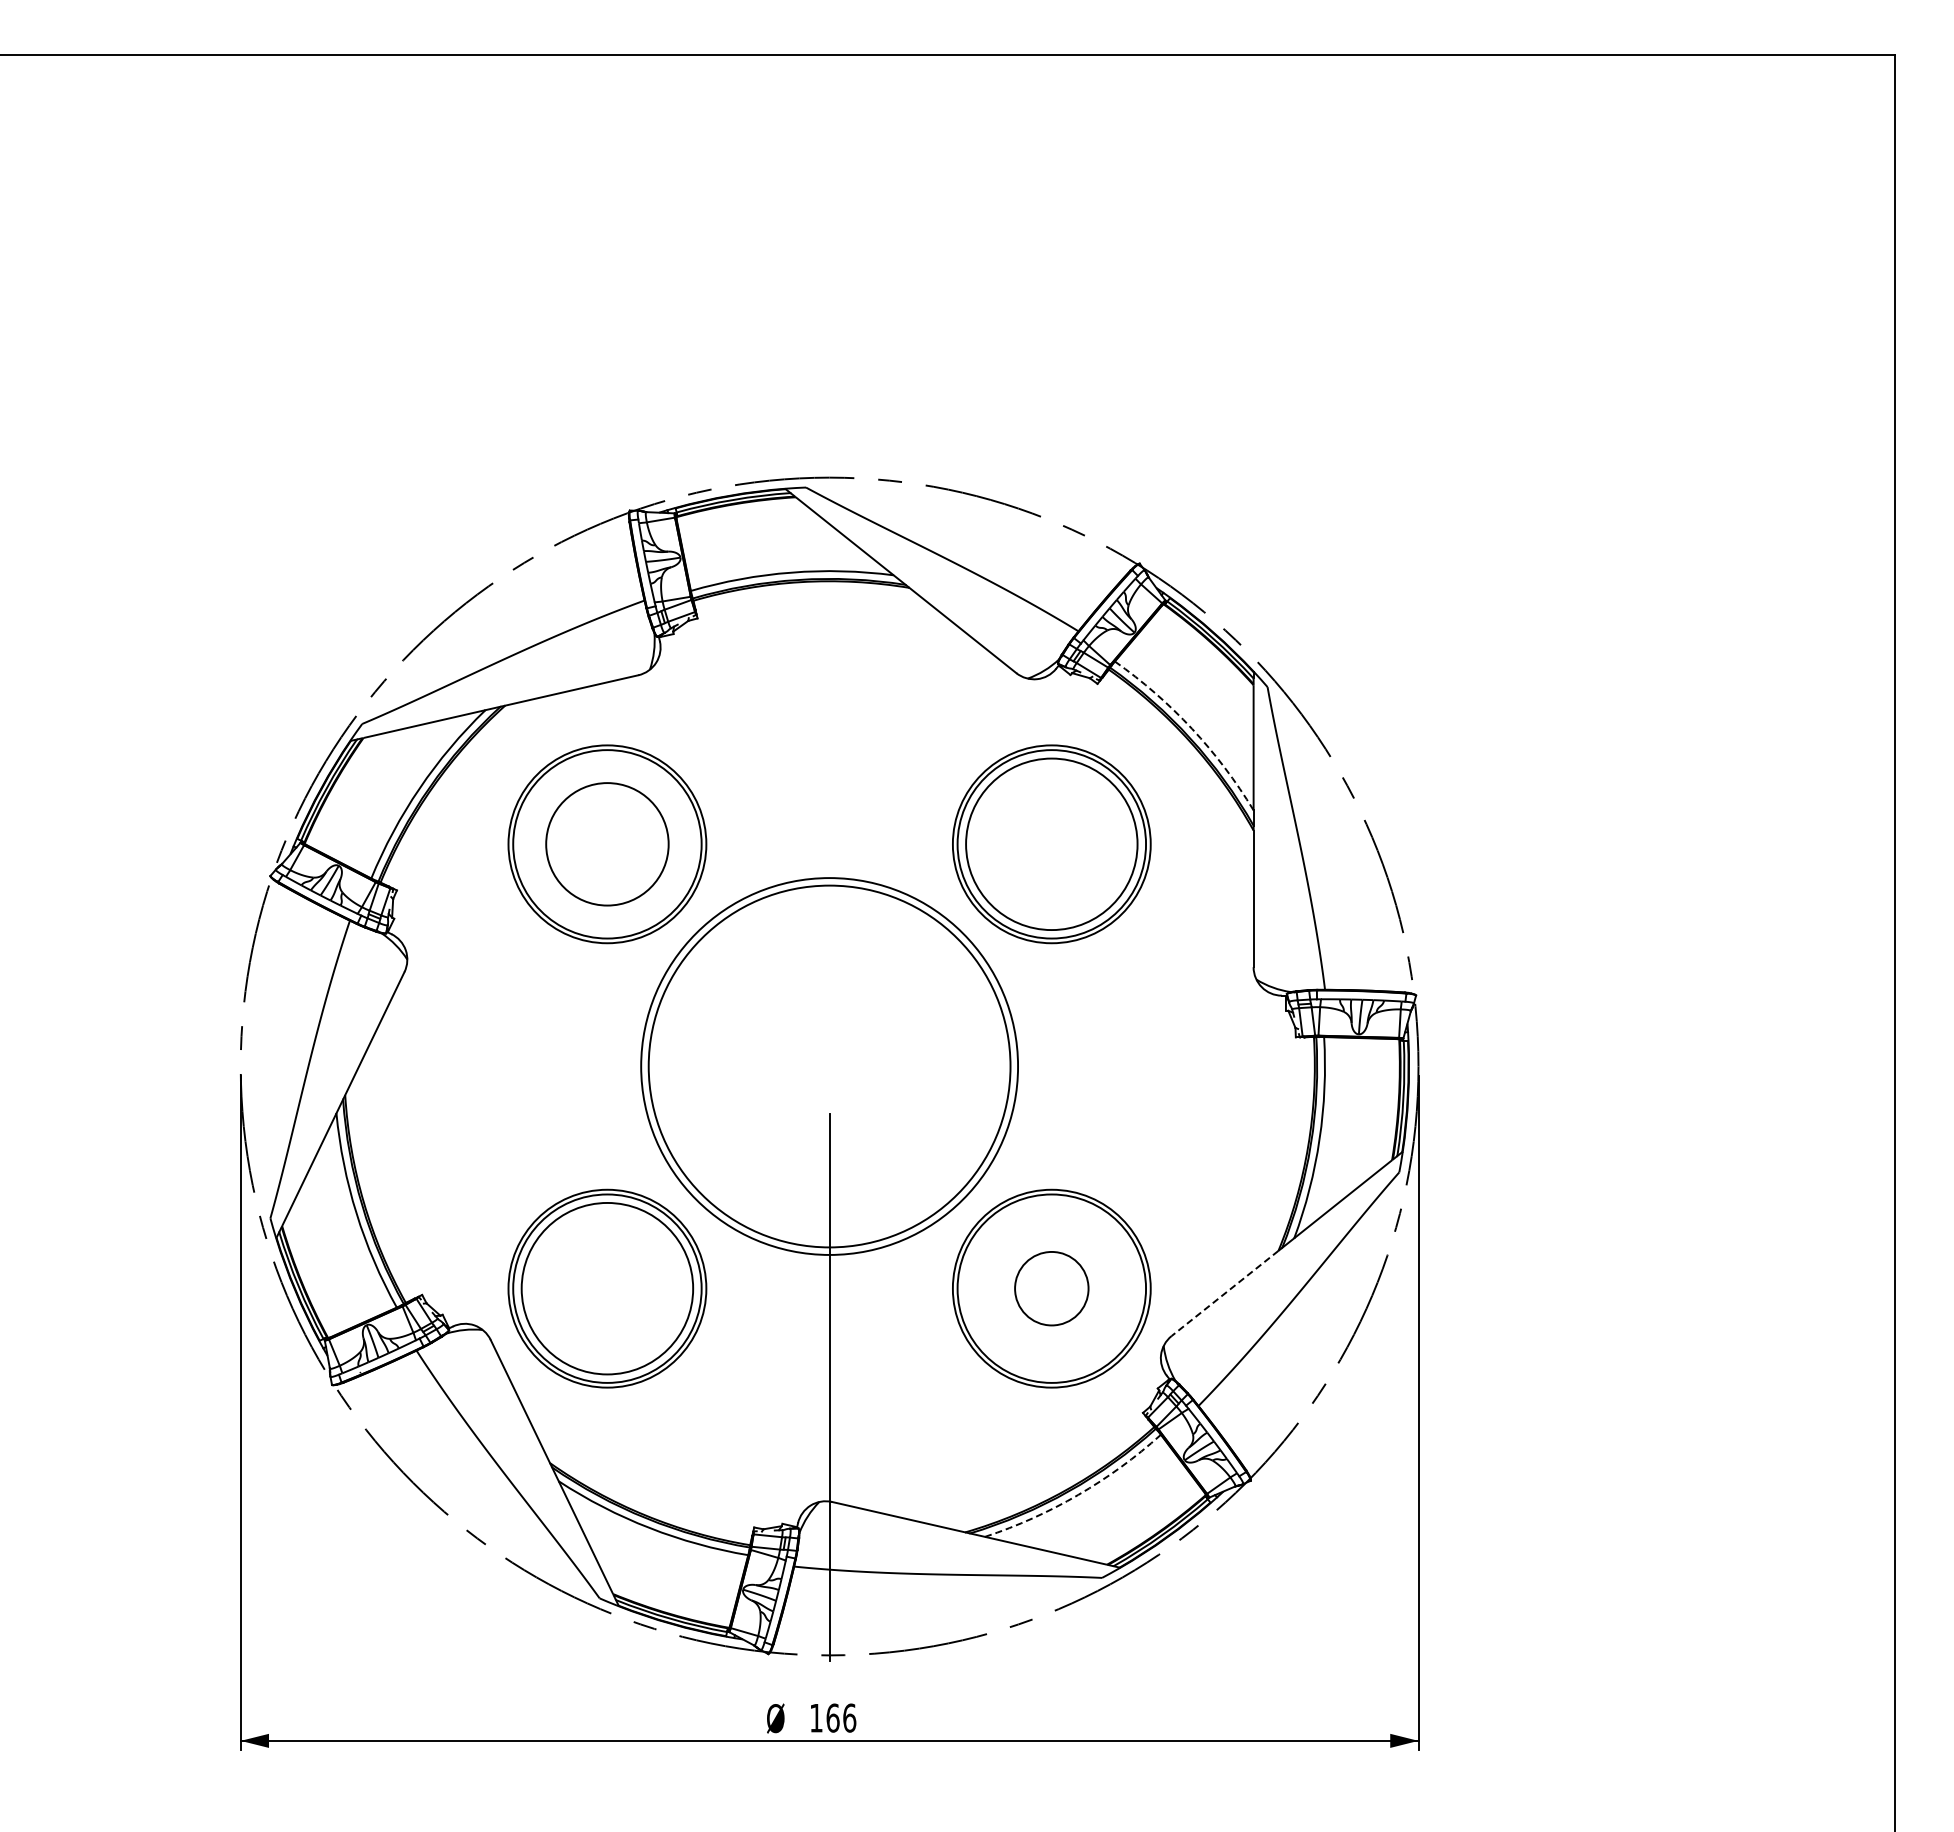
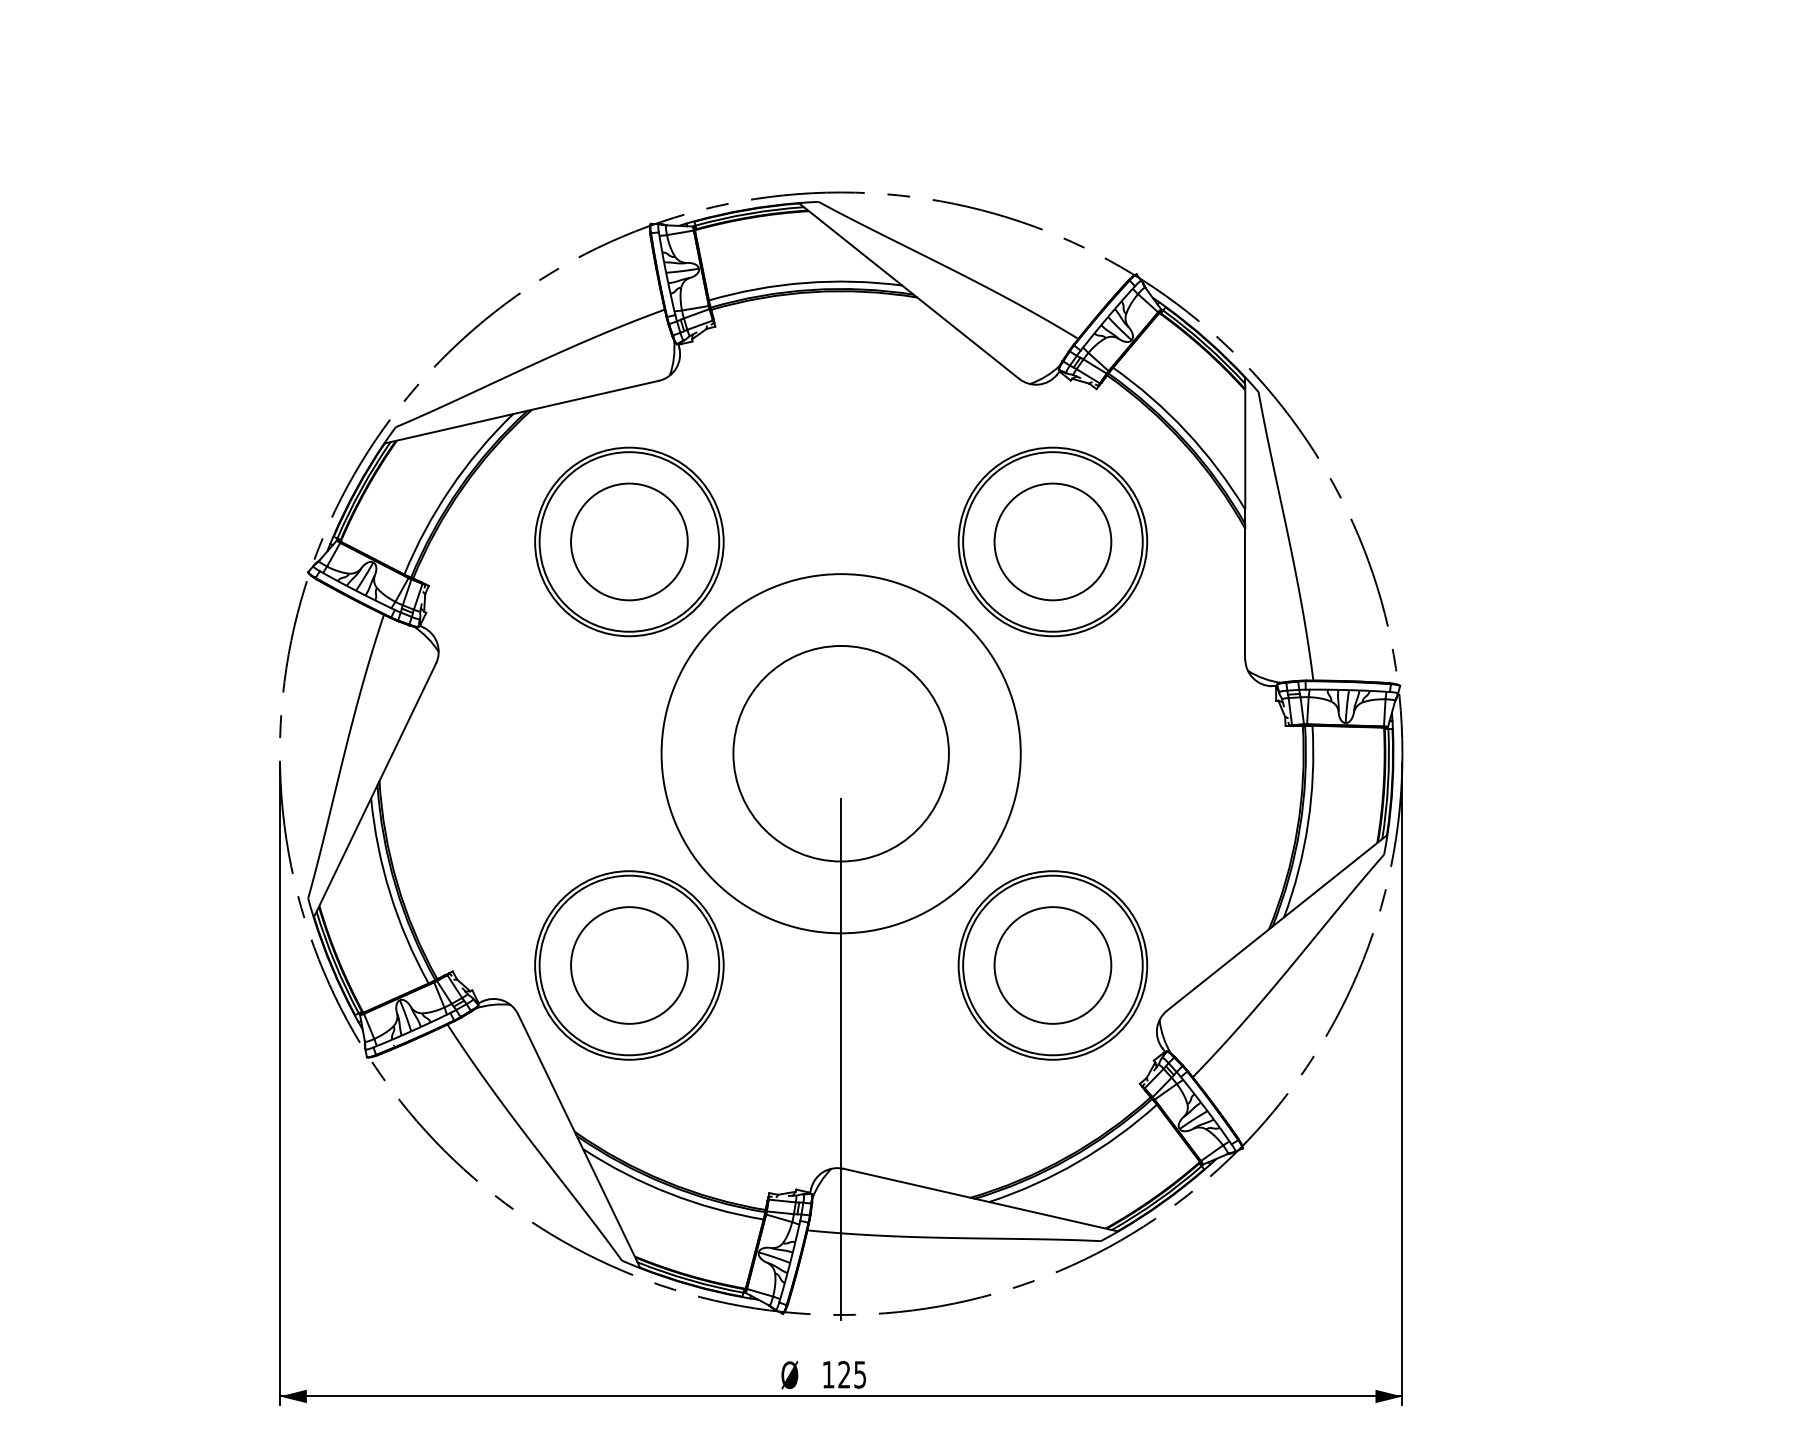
arc: (1191, 728) -> (1186, 431), dashed -> solid
circle: (1051, 844) -> (1052, 542), size x0.71
circle: (829, 1066) -> (841, 753), size x0.62
circle: (607, 1288) -> (629, 965), size x0.71
circle: (1051, 1288) -> (1052, 965), size x1.67
line: (1224, 1293) -> (1217, 970), dashed -> solid
arc: (1078, 1494) -> (1078, 1161), dashed -> solid
text: (841, 1717) -> (852, 1374), 166 -> 125

